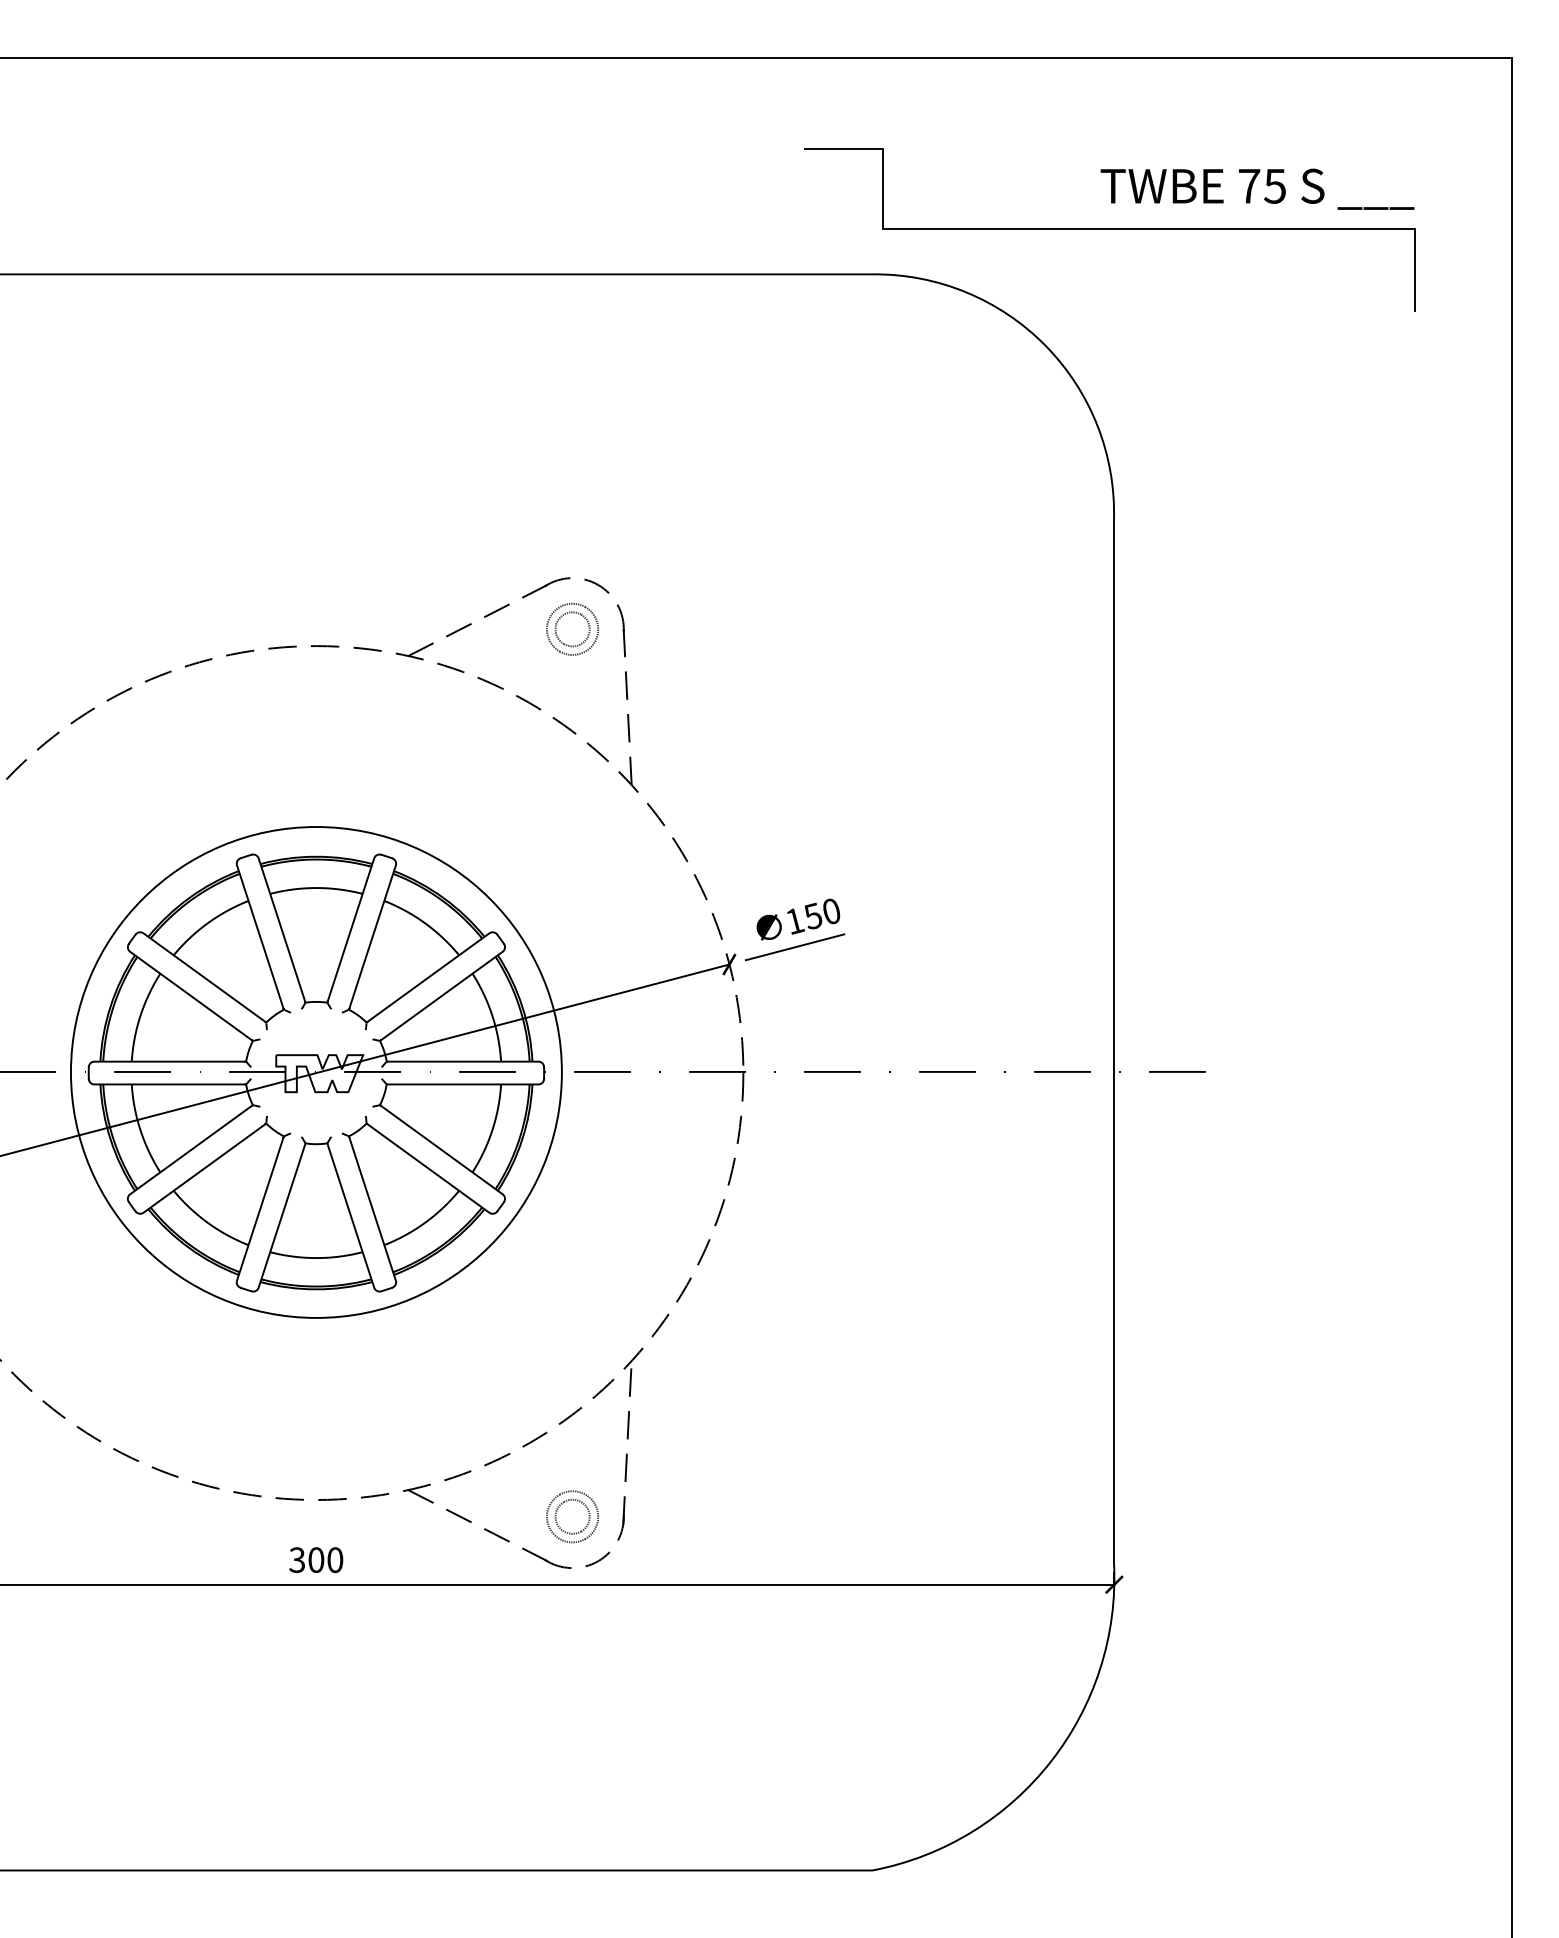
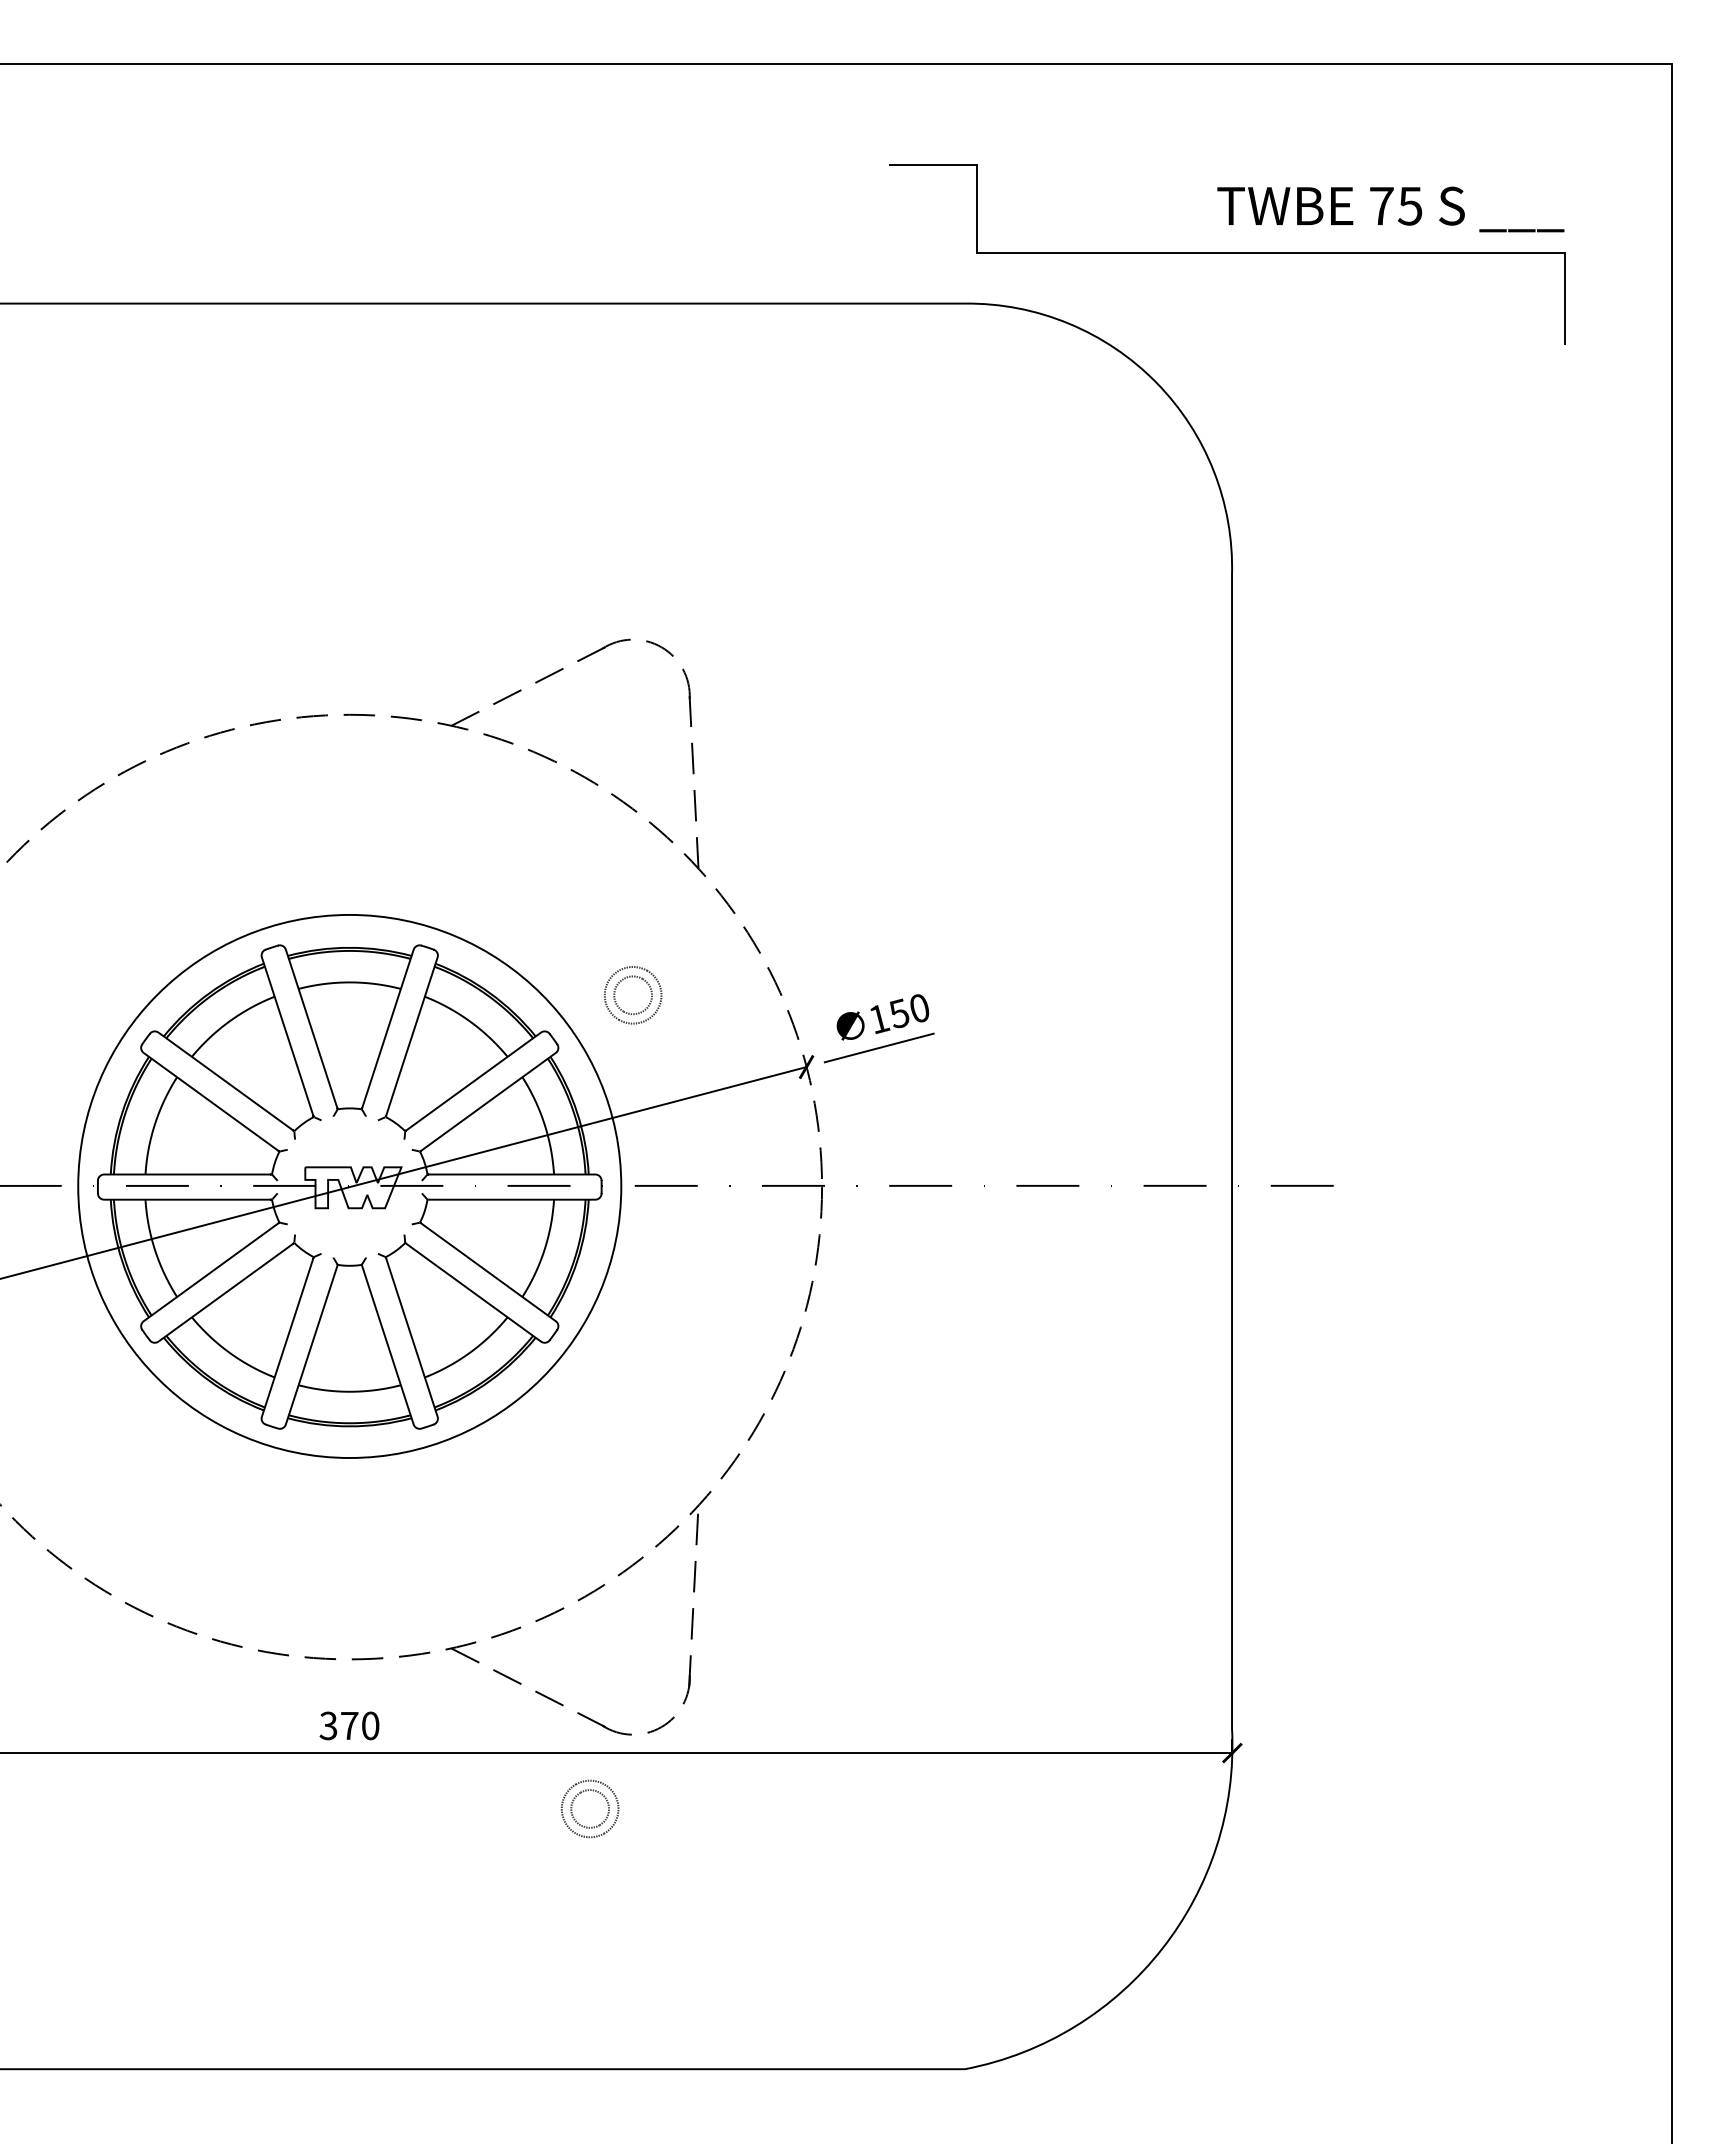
part: (558, 636) -> (617, 1003), moved
part: (582, 1504) -> (601, 1795), moved
text: (316, 1559) -> (349, 1725), 300 -> 370

